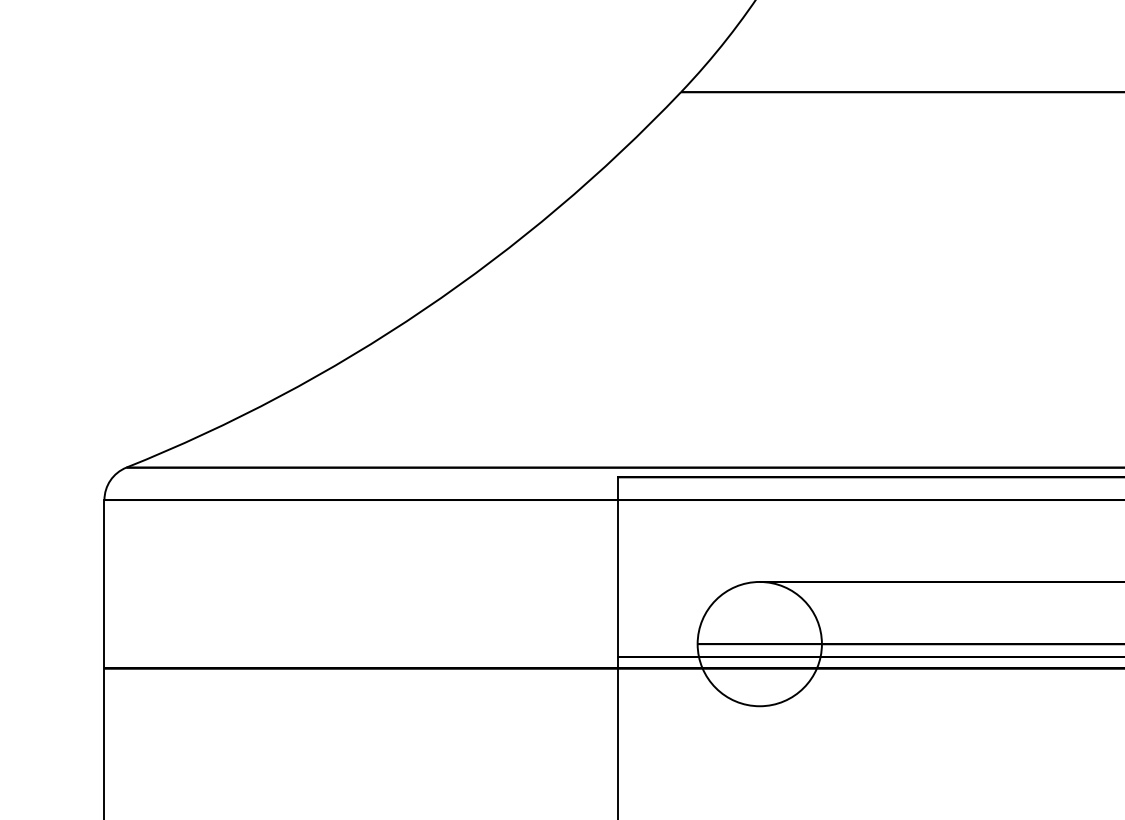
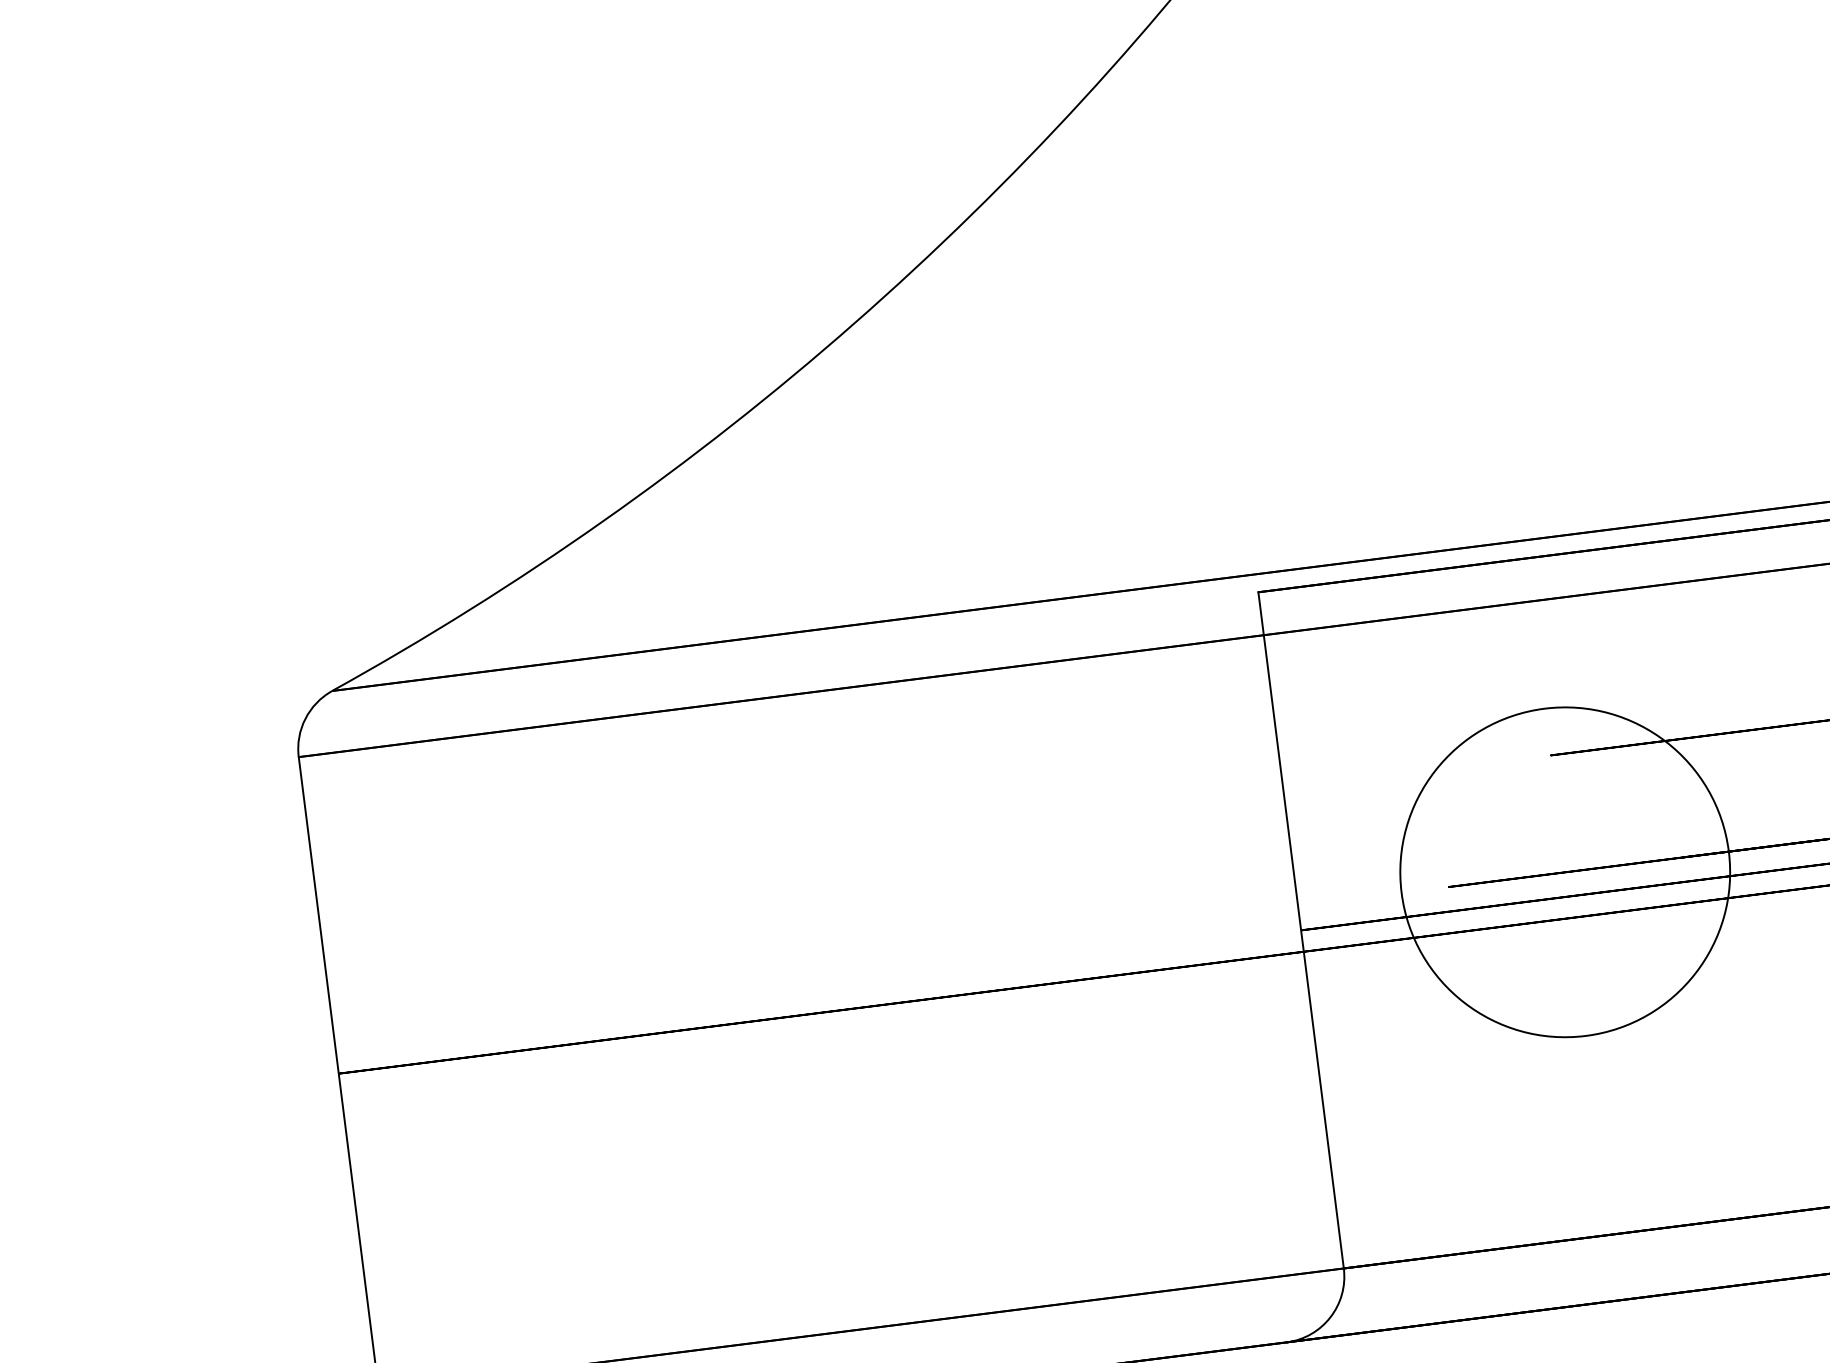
circle: (759, 643) -> (1564, 871), size x1.4

